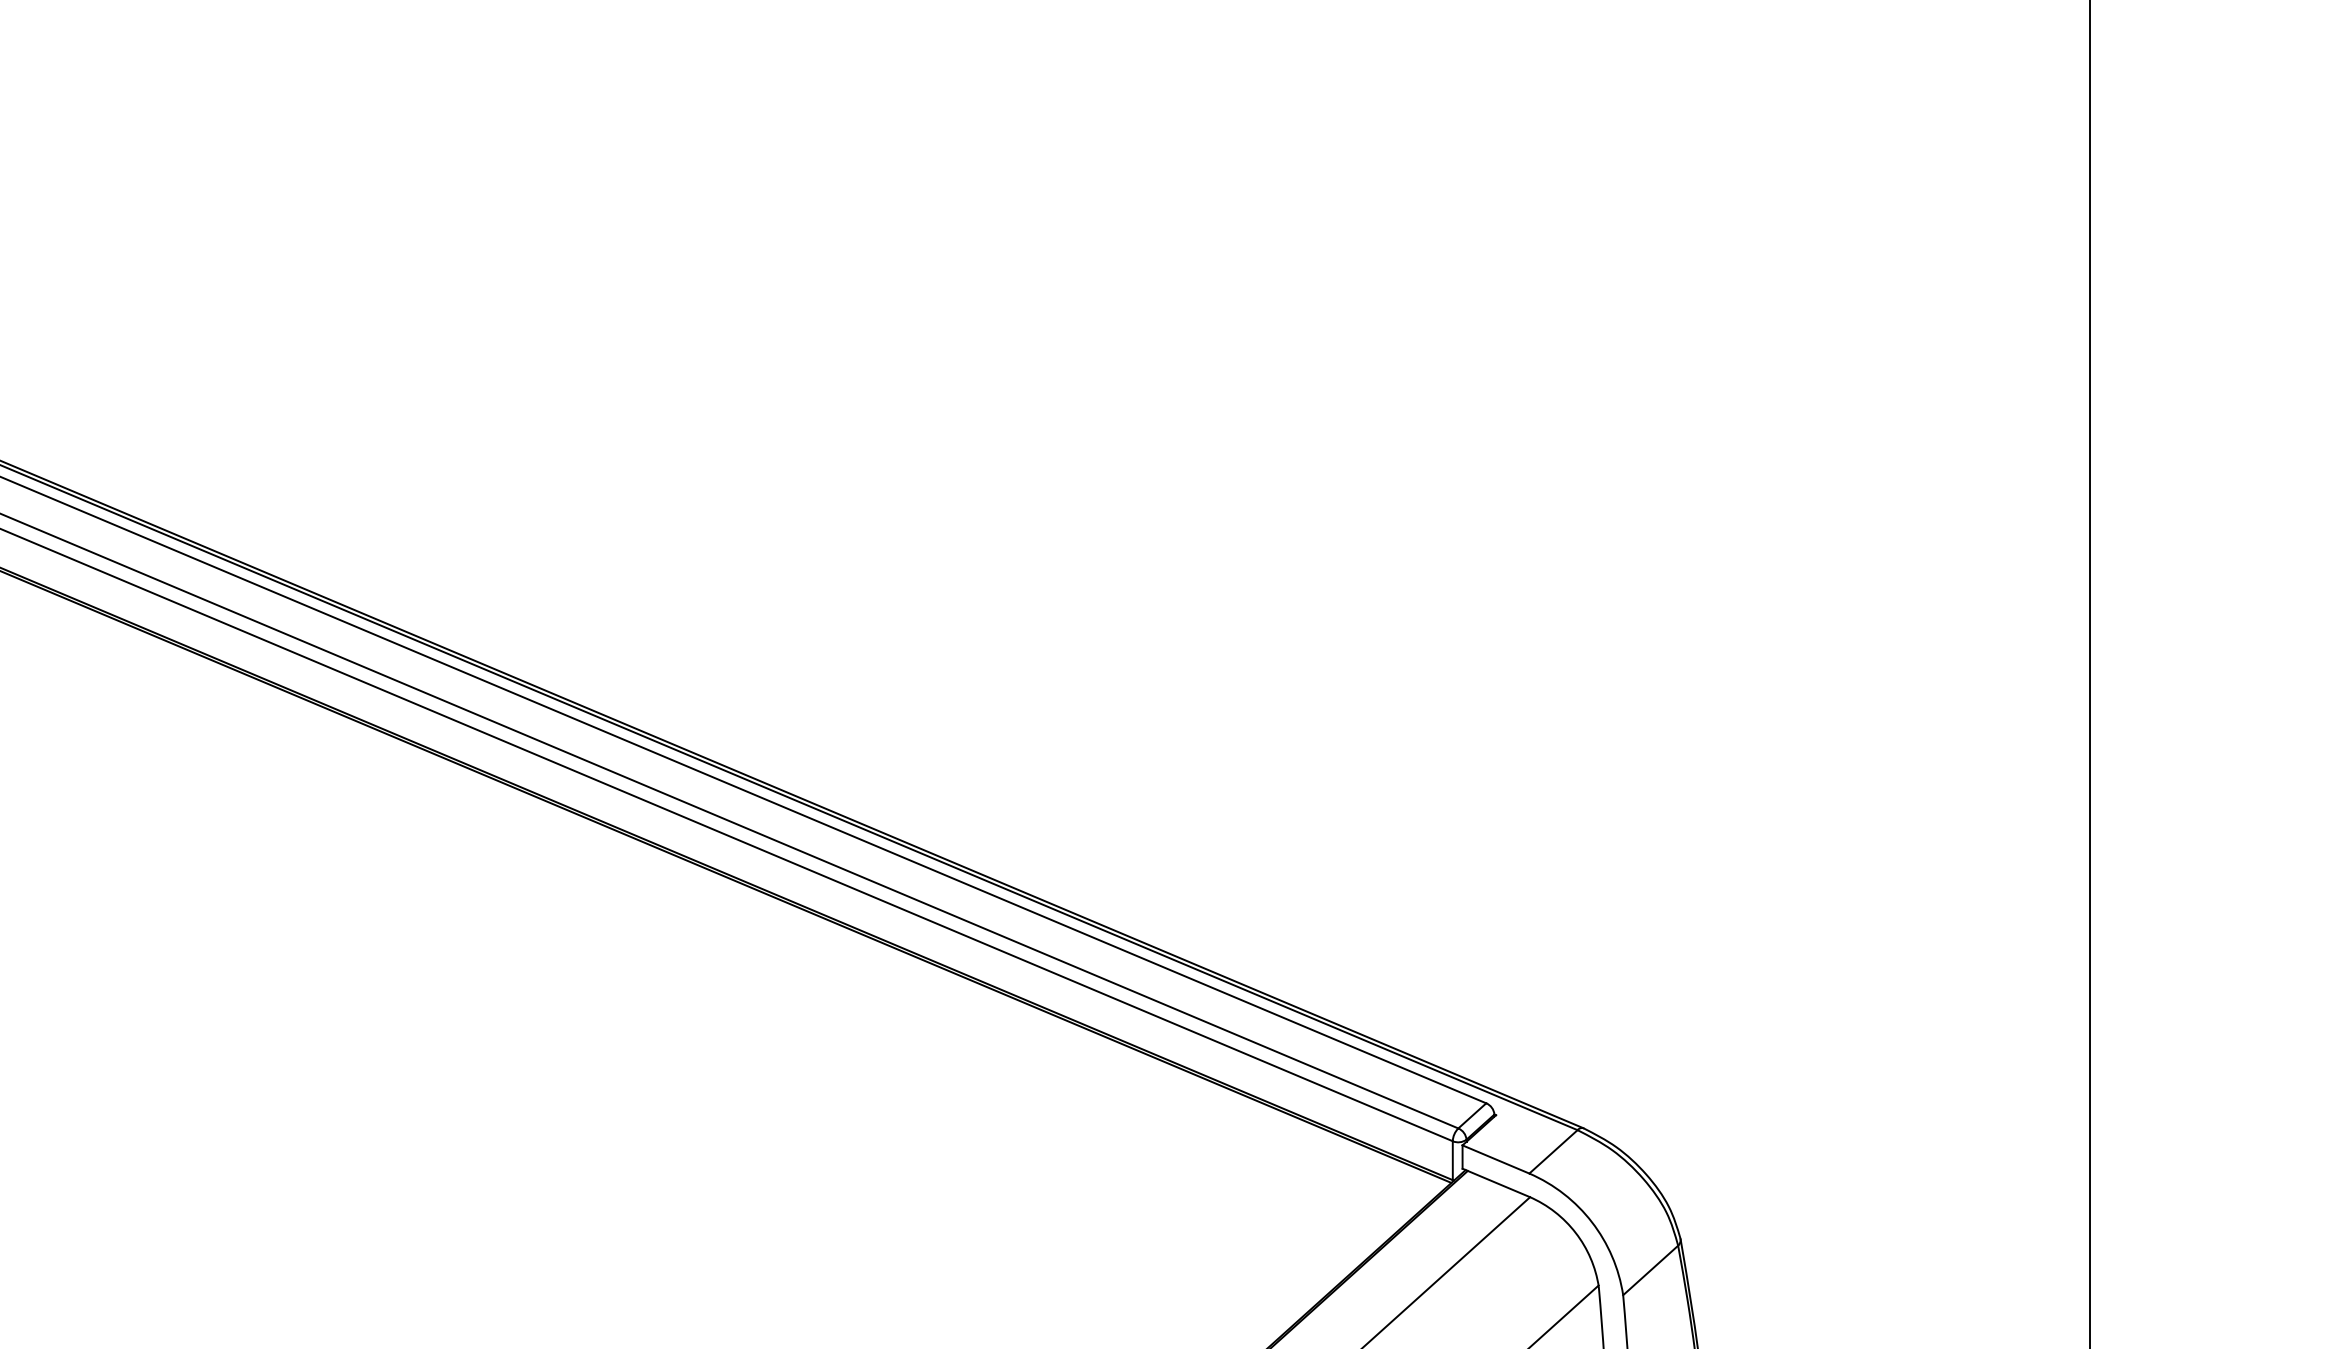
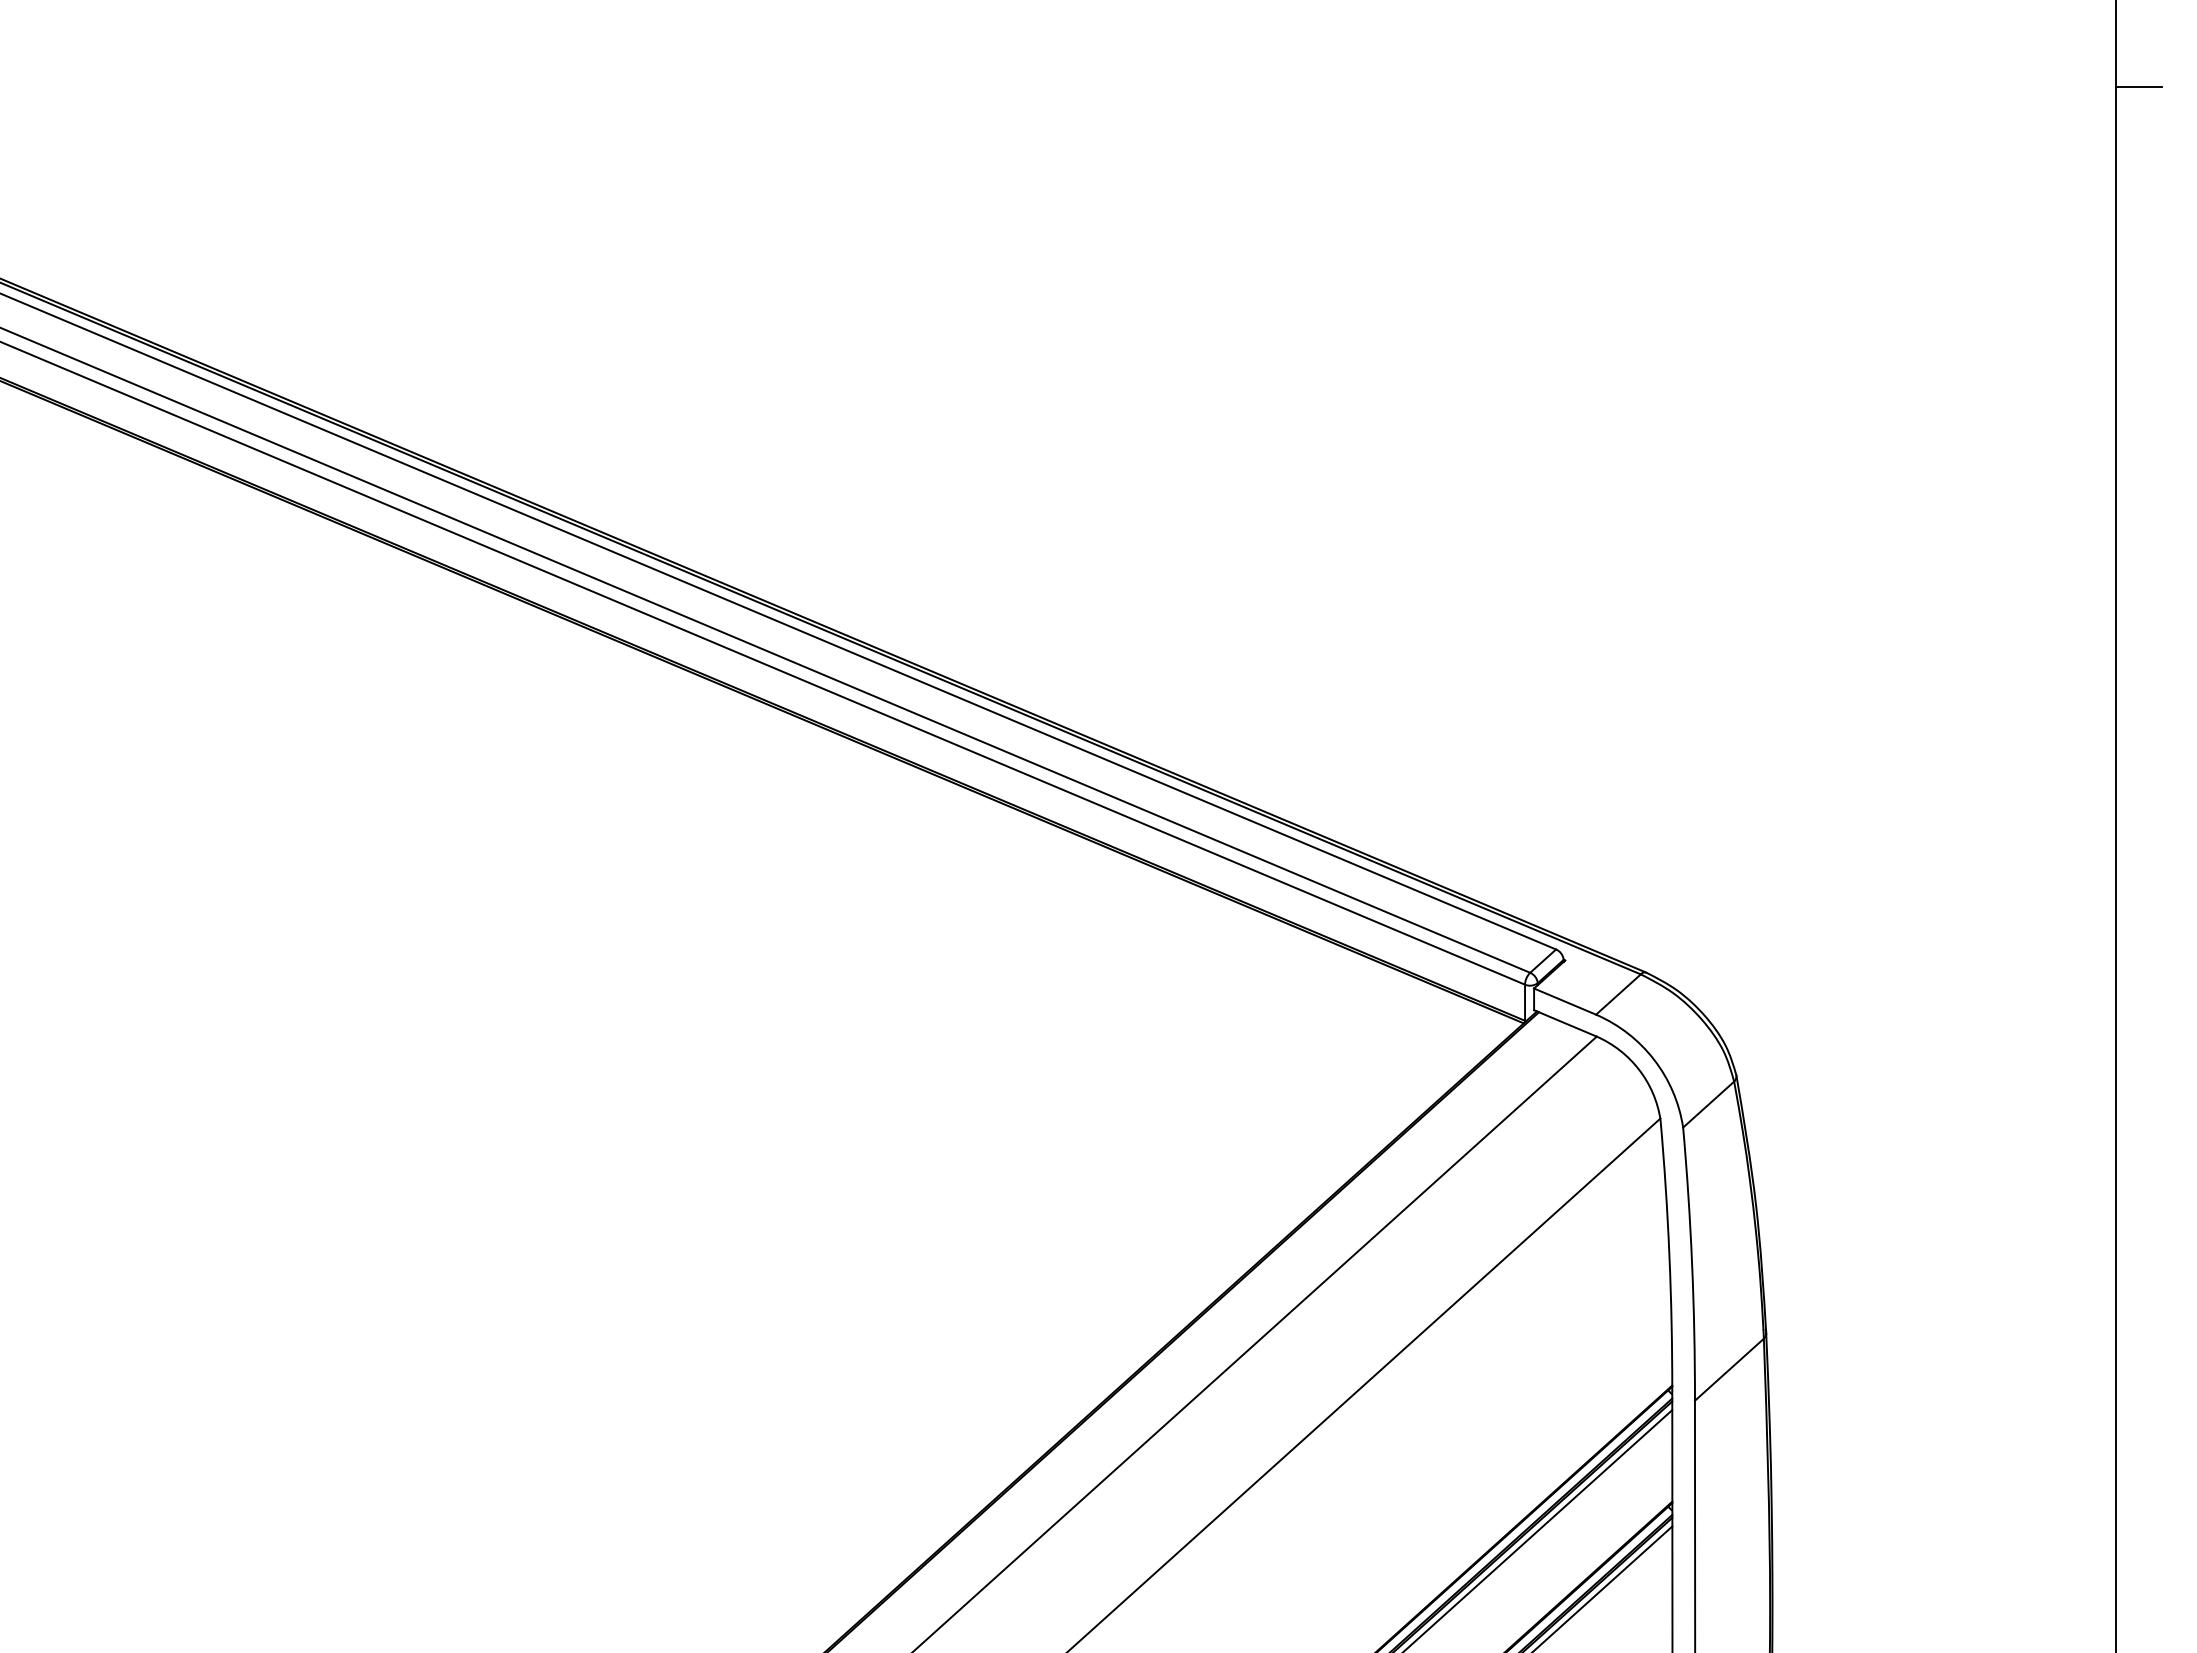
line: (2114, 174) -> (2139, 87), added

